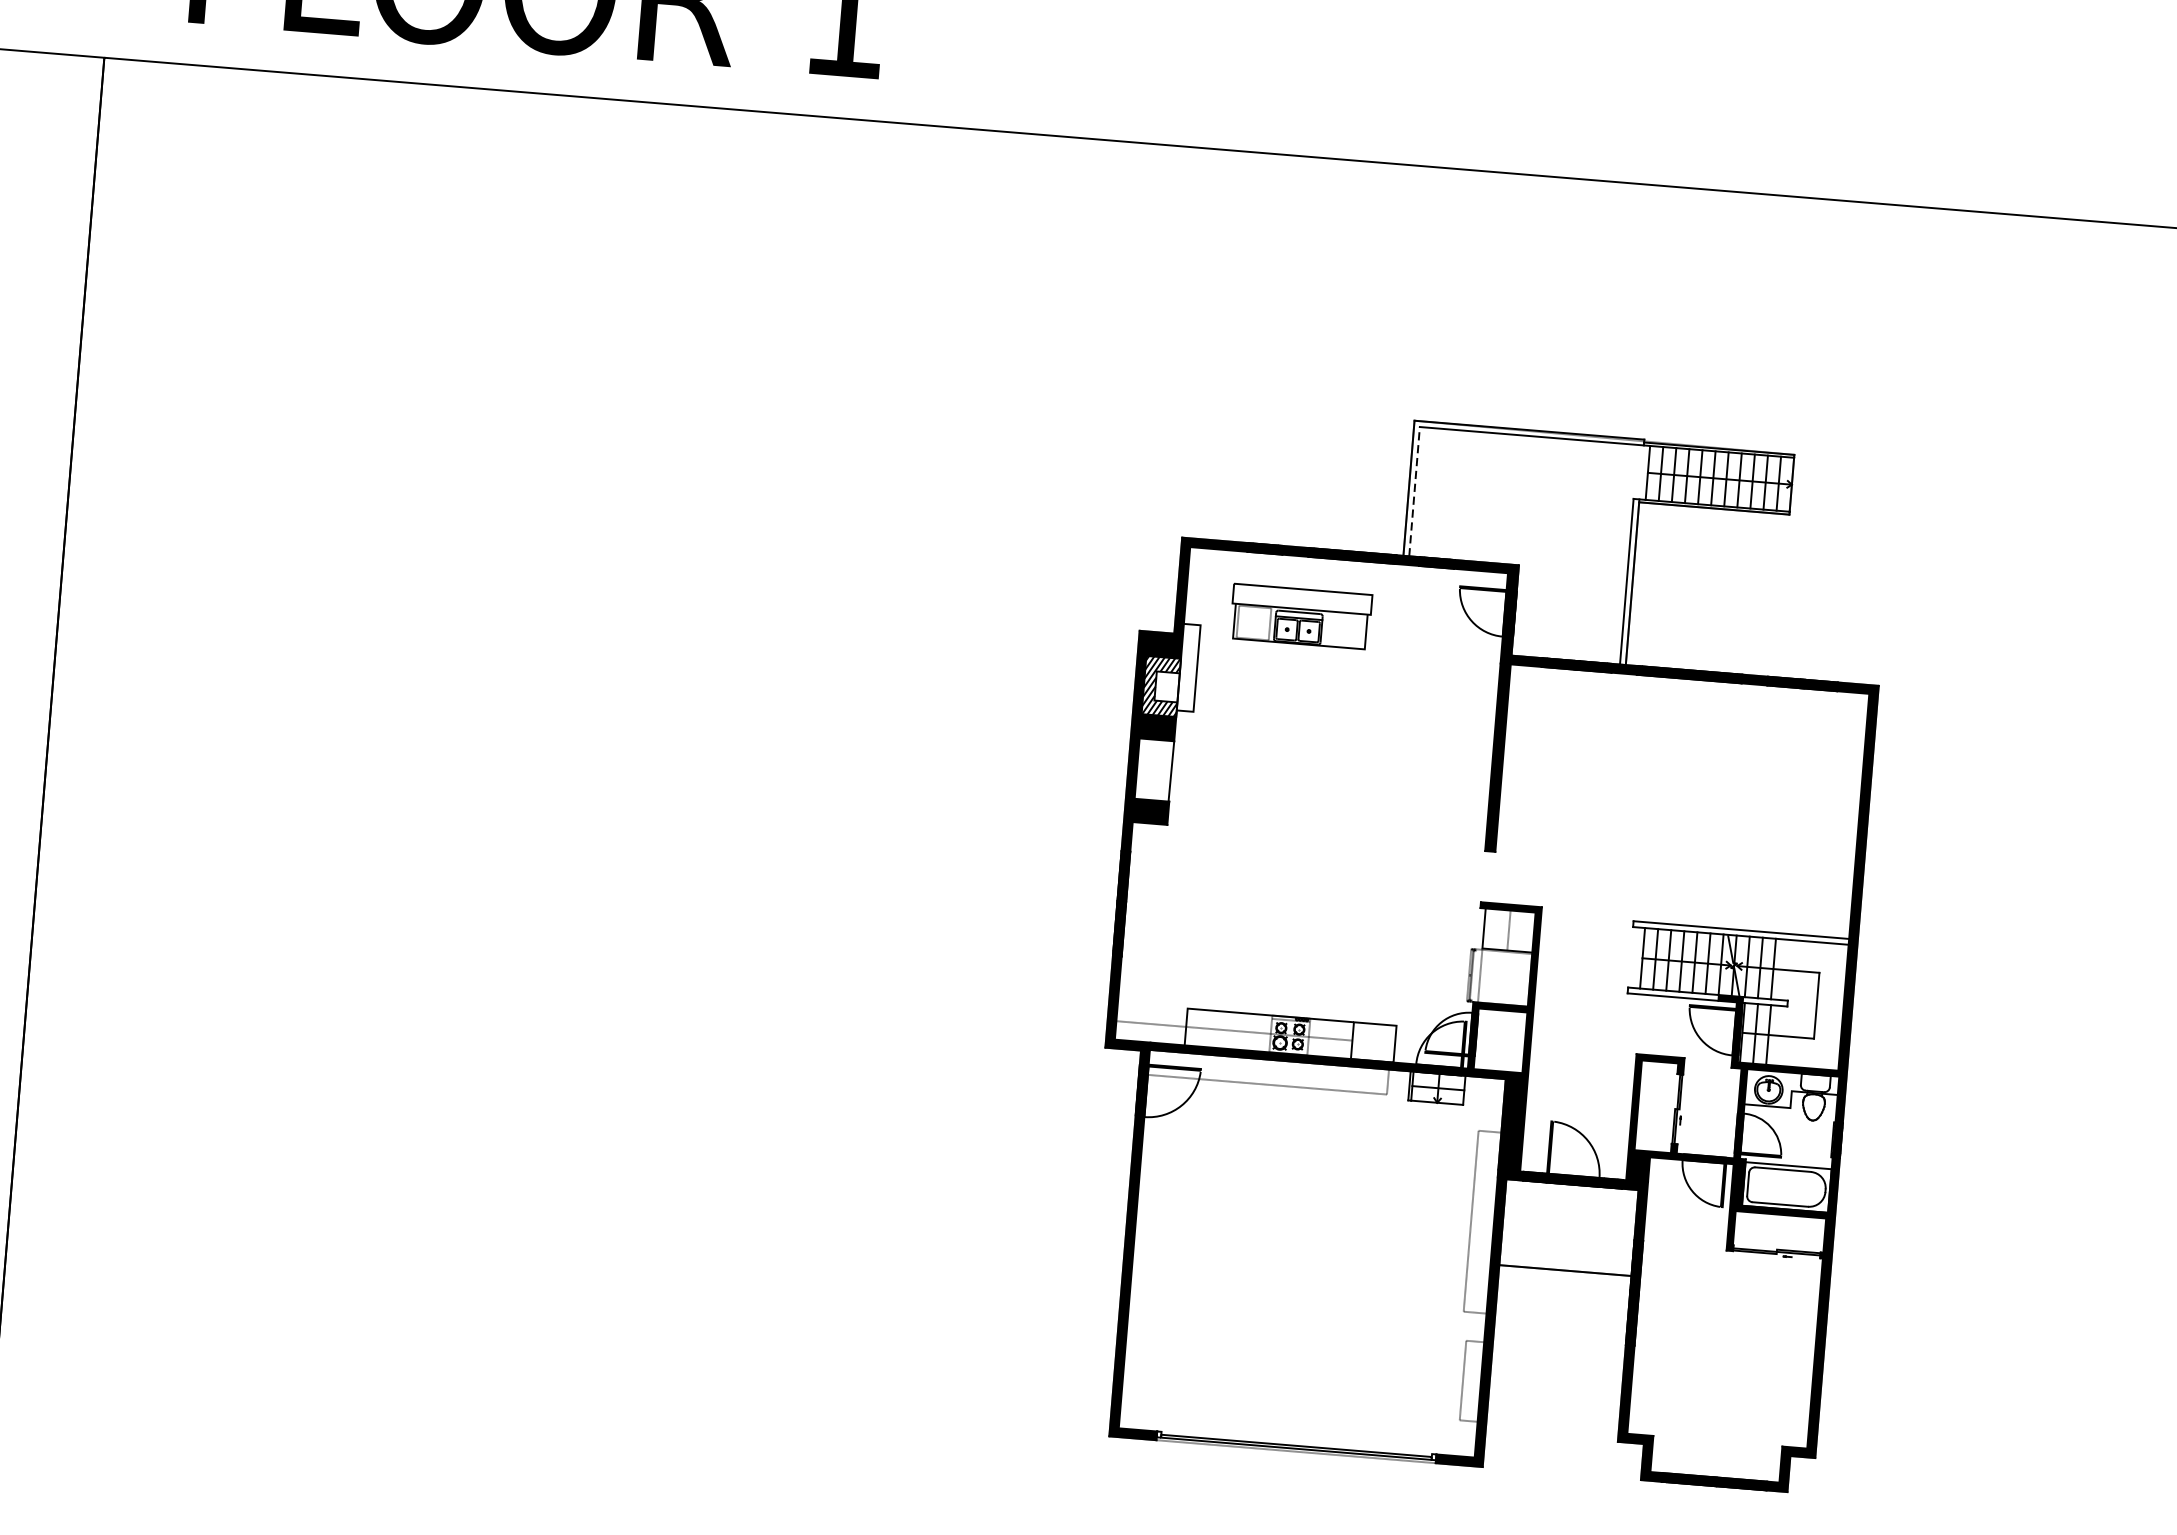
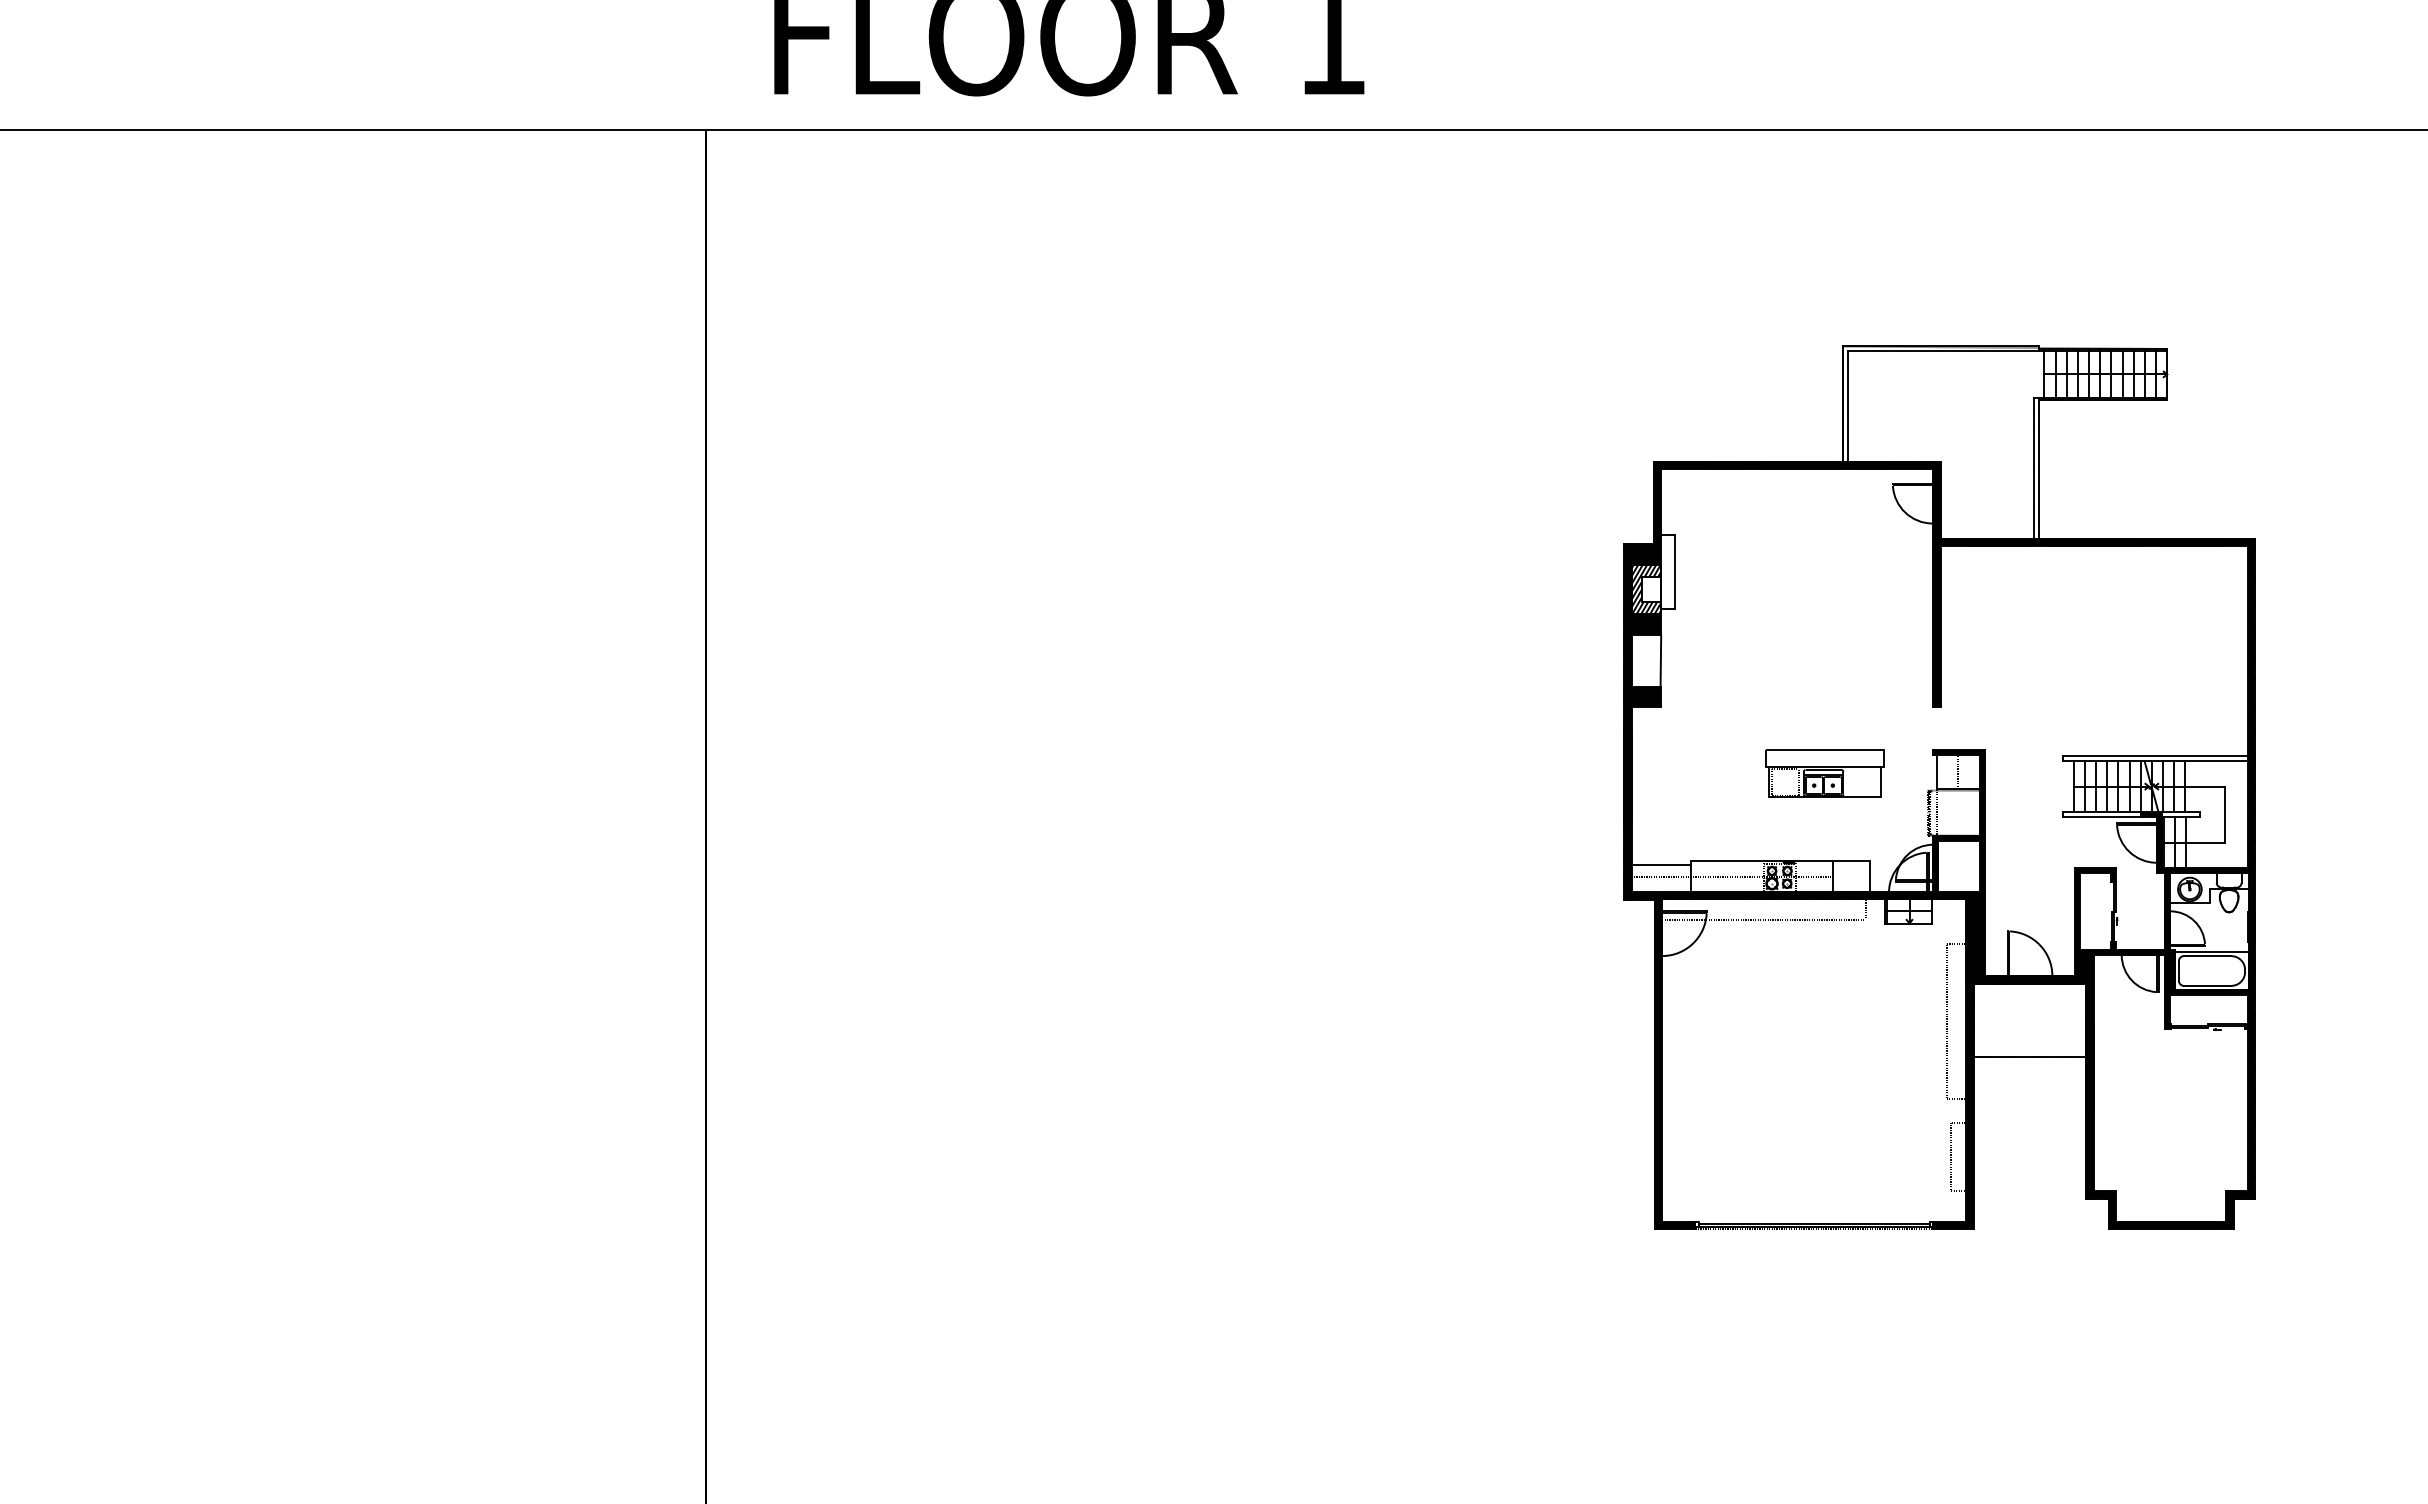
line: (1414, 491) -> (1847, 406), dashed -> solid
part: (1300, 616) -> (1824, 773), moved
line: (1152, 1010) -> (1661, 865), added

